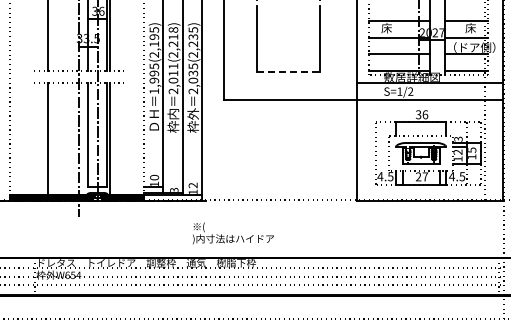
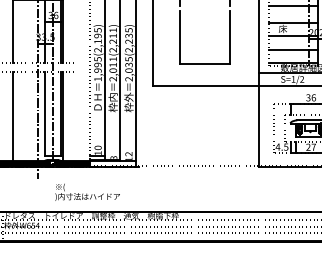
text: (173, 29) -> (113, 29), 2,011(2,218) -> 2,011(2,211)
line: (289, 72) -> (205, 64), dashed -> solid
text: (233, 233) -> (87, 192), moved

